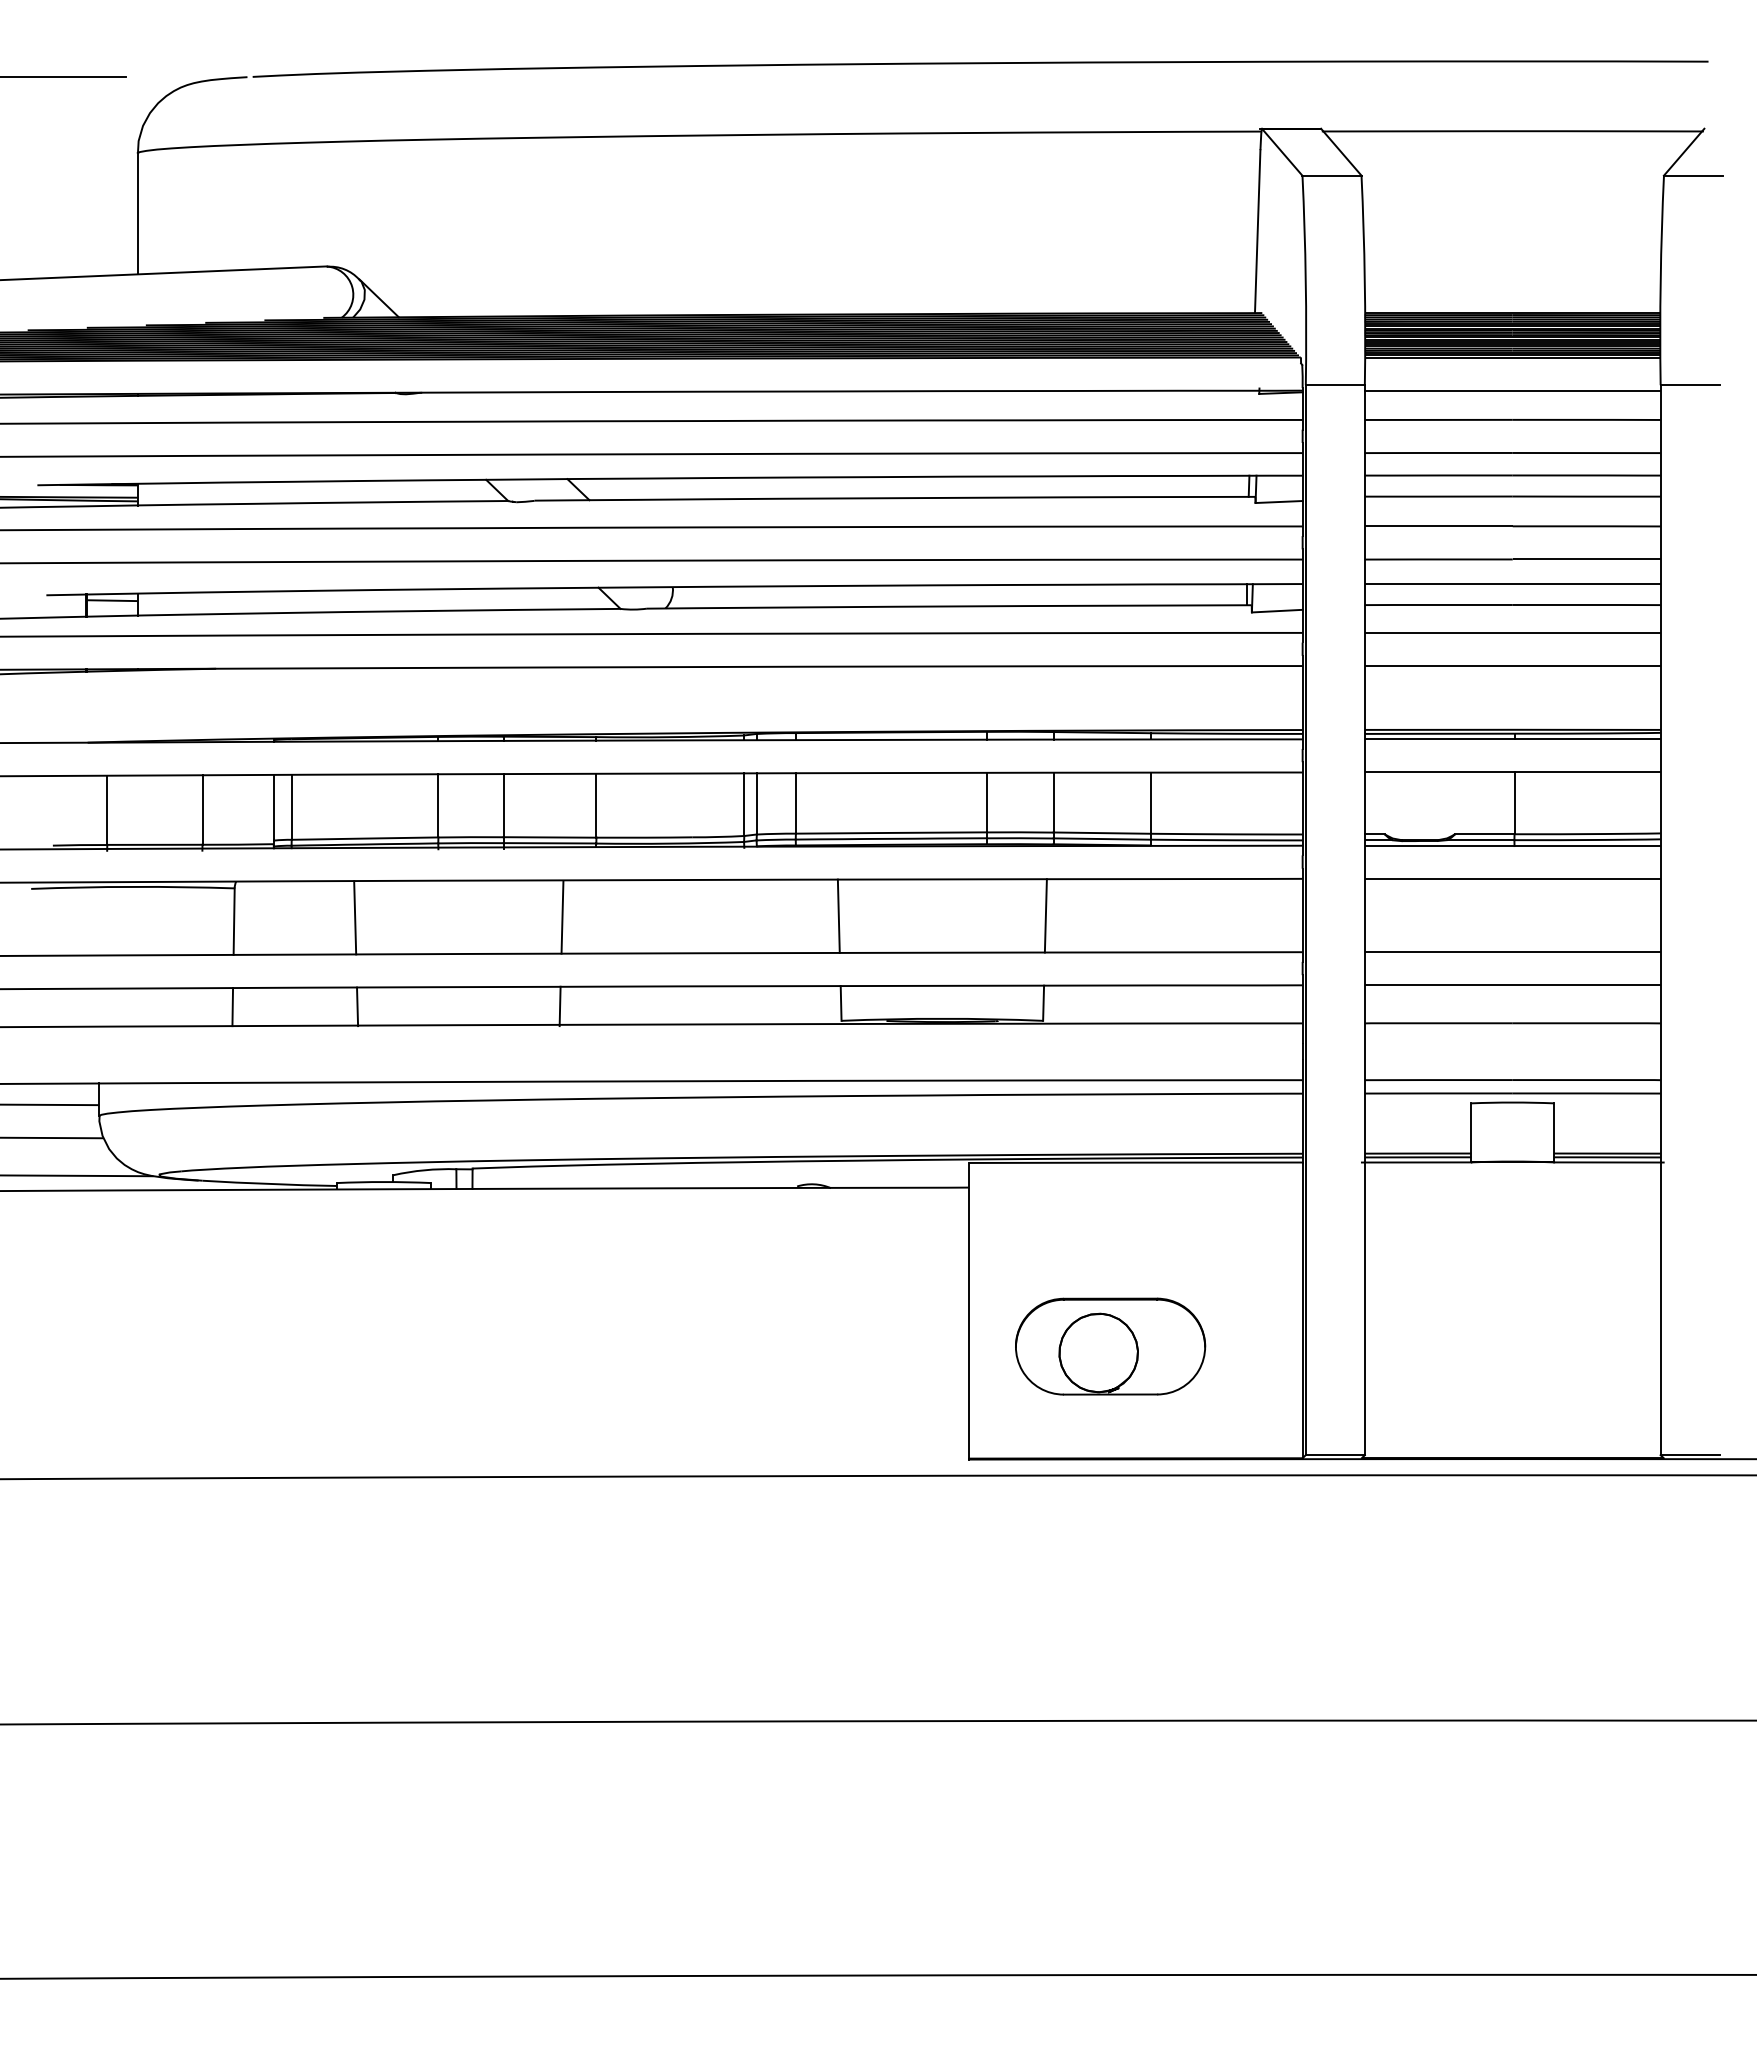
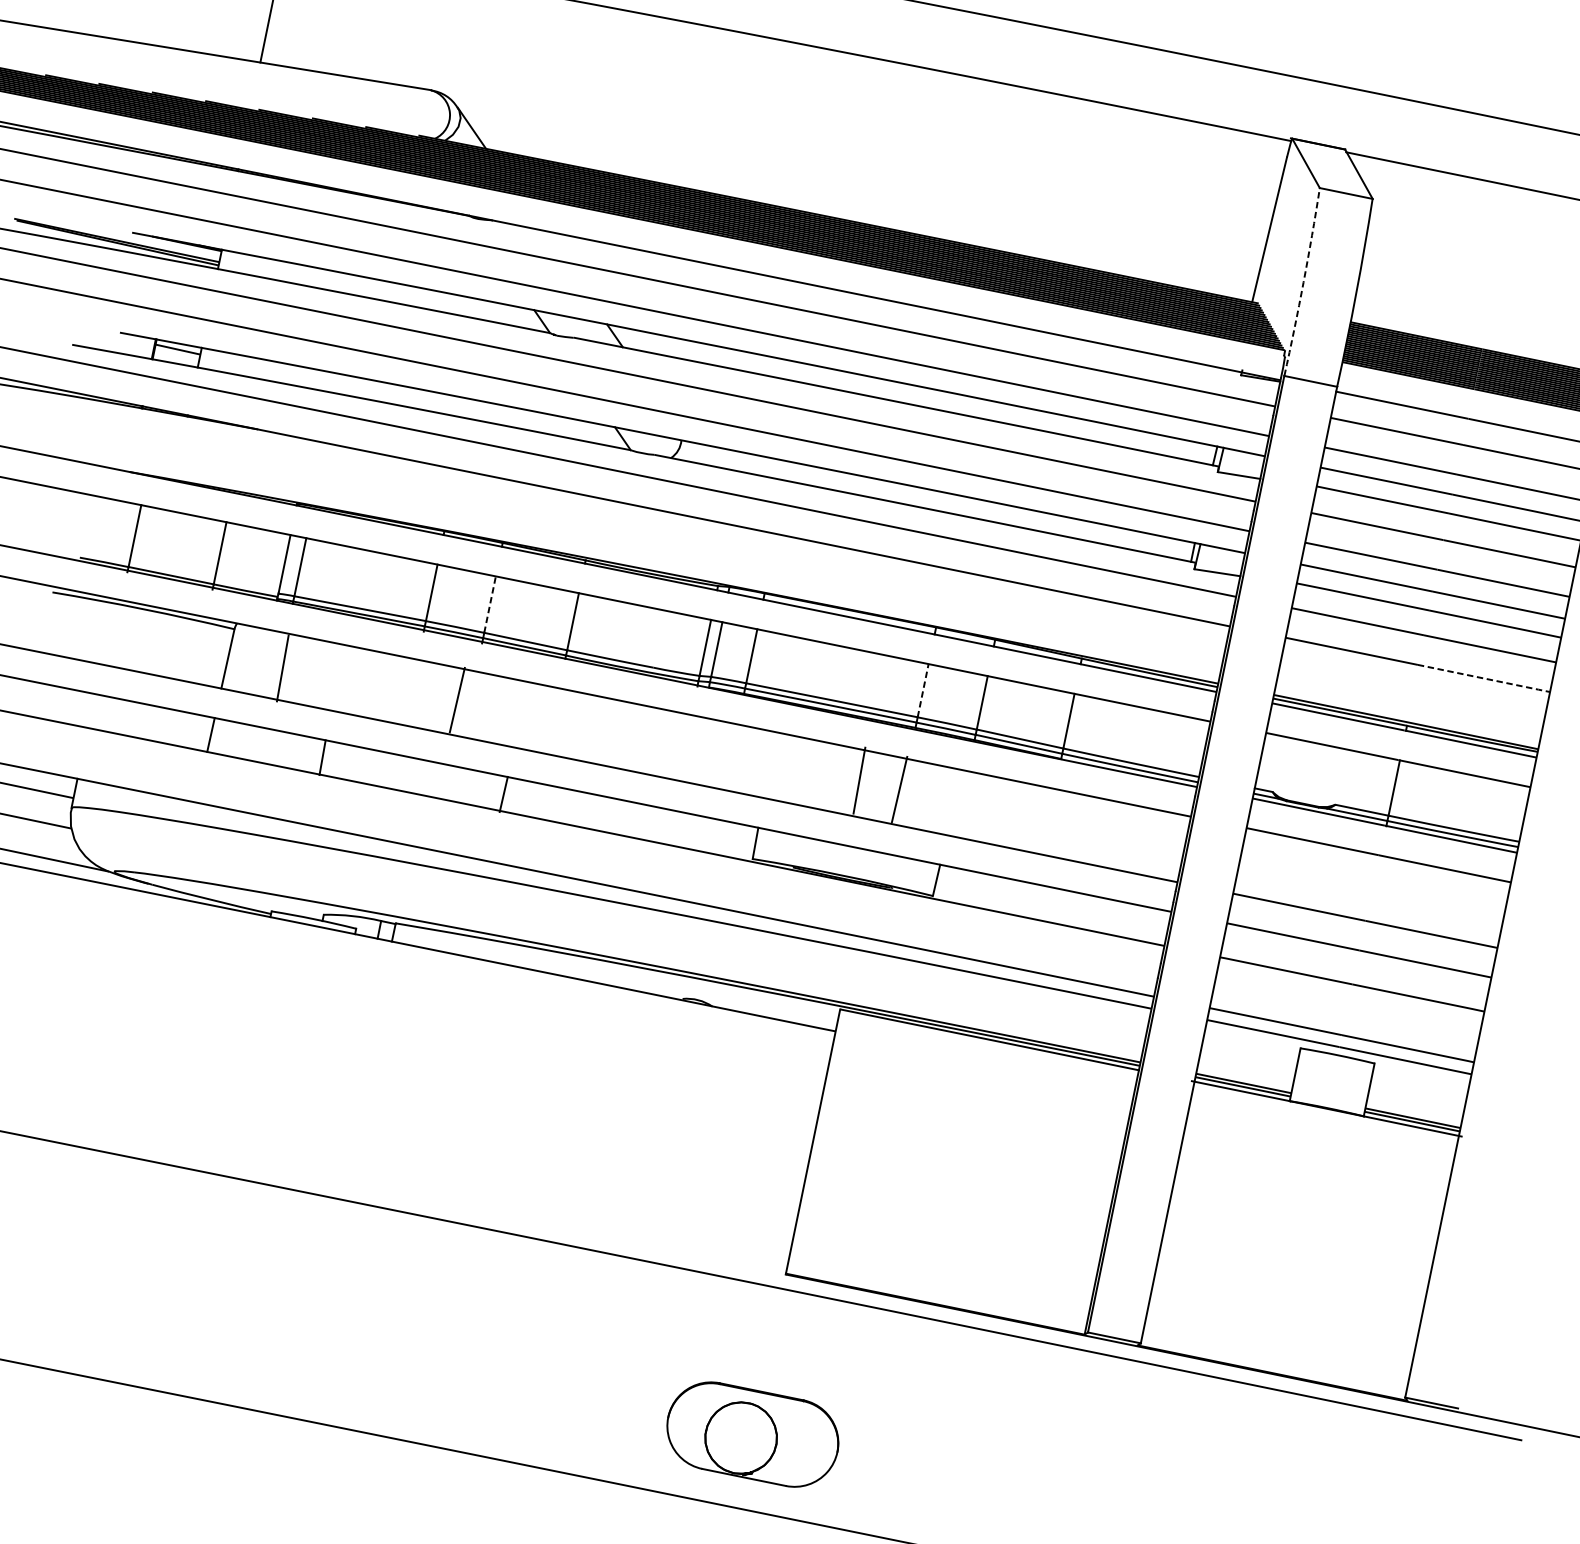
arc: (1305, 280) -> (1303, 282), solid -> dashed
line: (1587, 665) -> (1484, 678), solid -> dashed
line: (987, 802) -> (923, 690), solid -> dashed
line: (503, 805) -> (490, 604), solid -> dashed
line: (838, 915) -> (859, 779), moved
line: (1045, 915) -> (899, 789), moved
line: (355, 917) -> (283, 668), moved
line: (562, 917) -> (457, 700), moved
part: (1110, 1346) -> (752, 1434), moved

